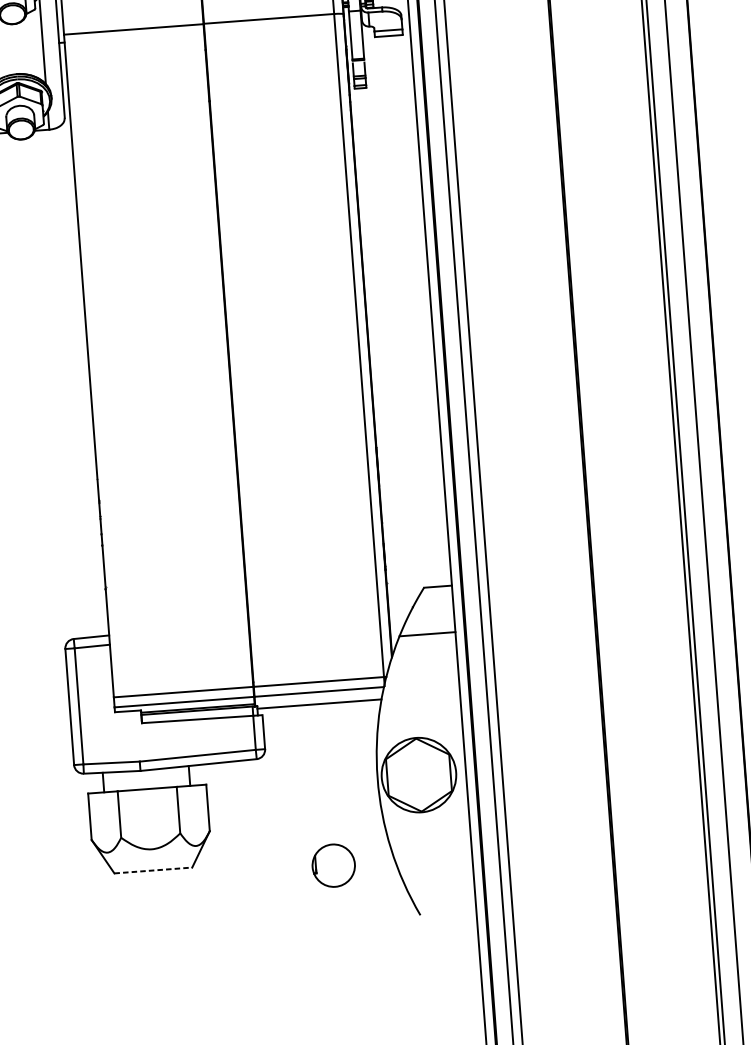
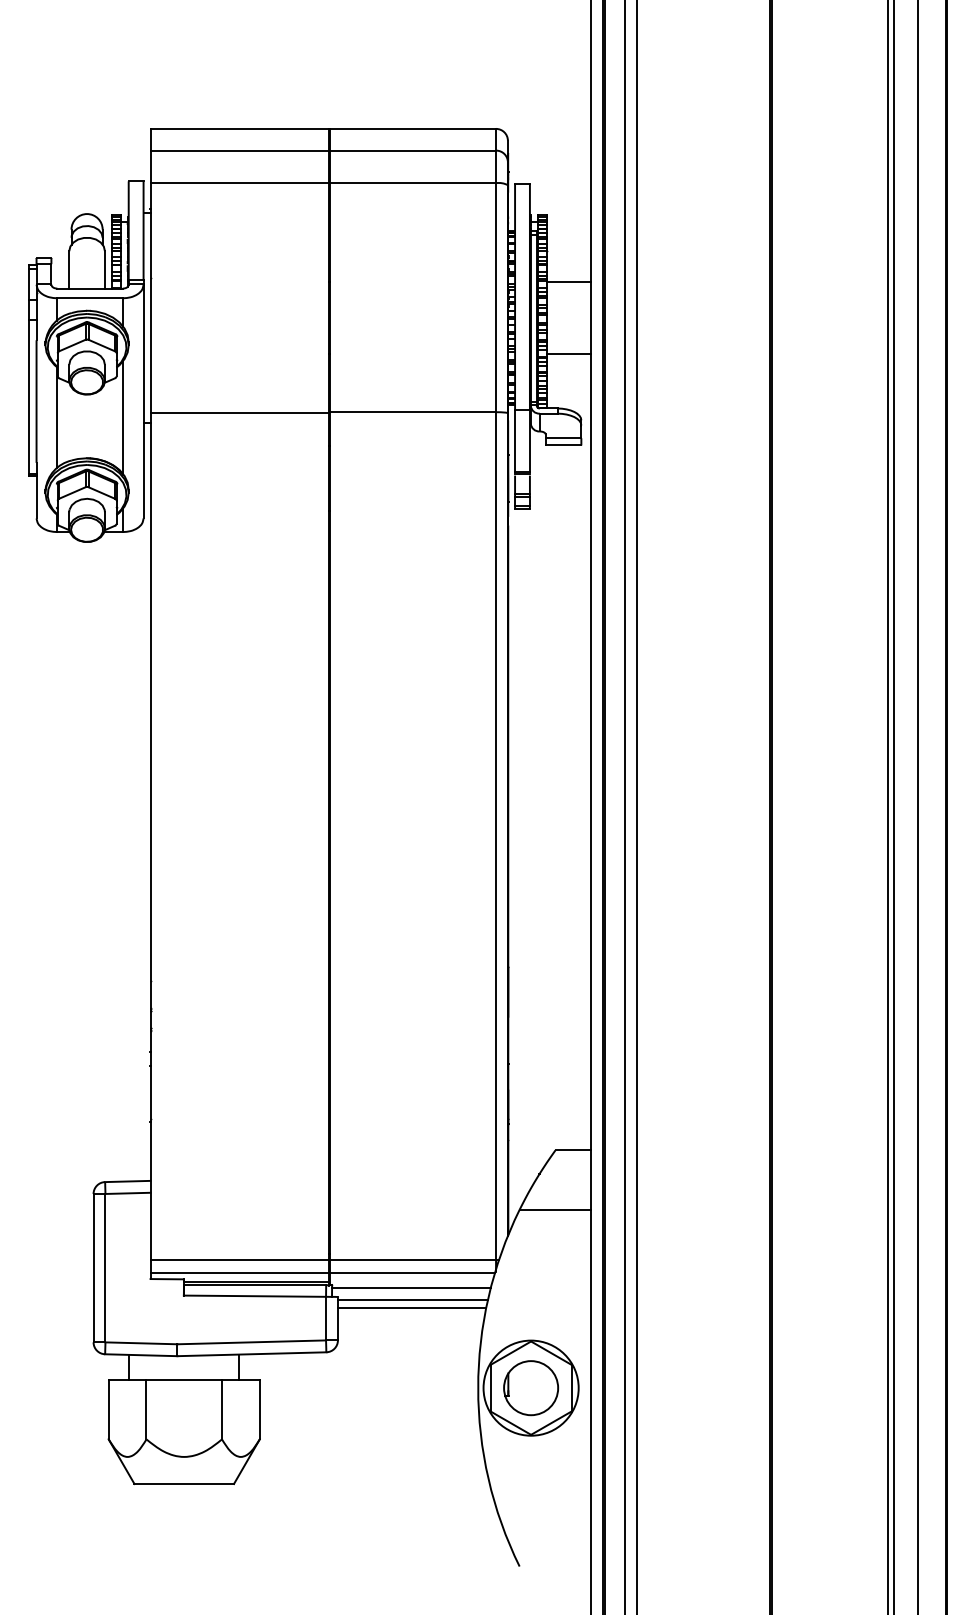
line: (321, 712) -> (412, 1299), added
line: (320, 719) -> (411, 1307), added
part: (334, 865) -> (531, 1388), moved
line: (153, 870) -> (184, 1484), dashed -> solid

